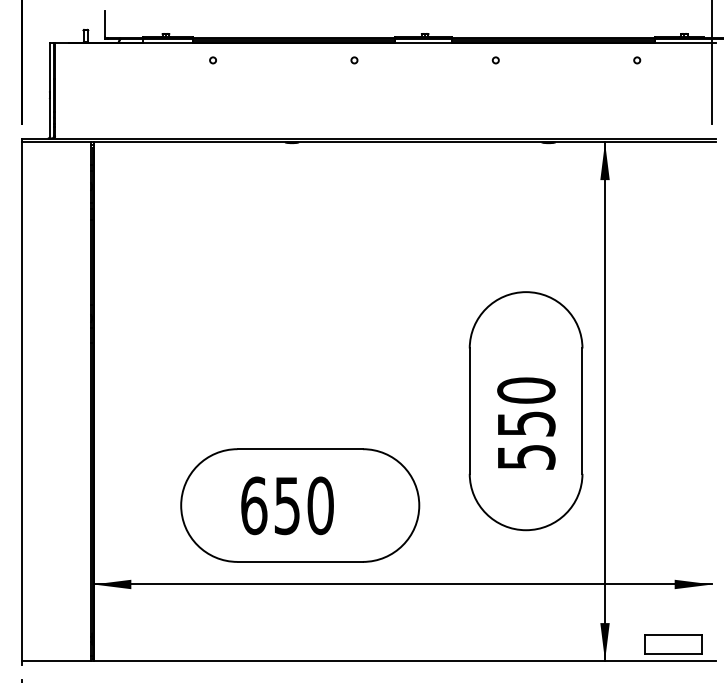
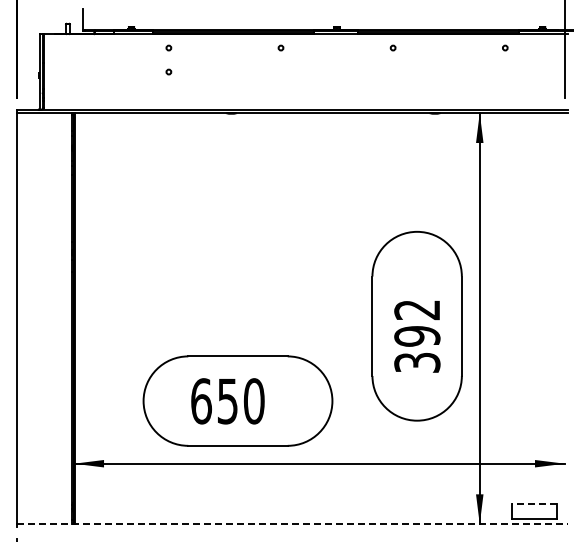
circle: (212, 89) -> (168, 71), added
text: (526, 422) -> (417, 335), 550 -> 392
line: (672, 635) -> (533, 504), solid -> dashed
line: (370, 661) -> (293, 524), solid -> dashed

